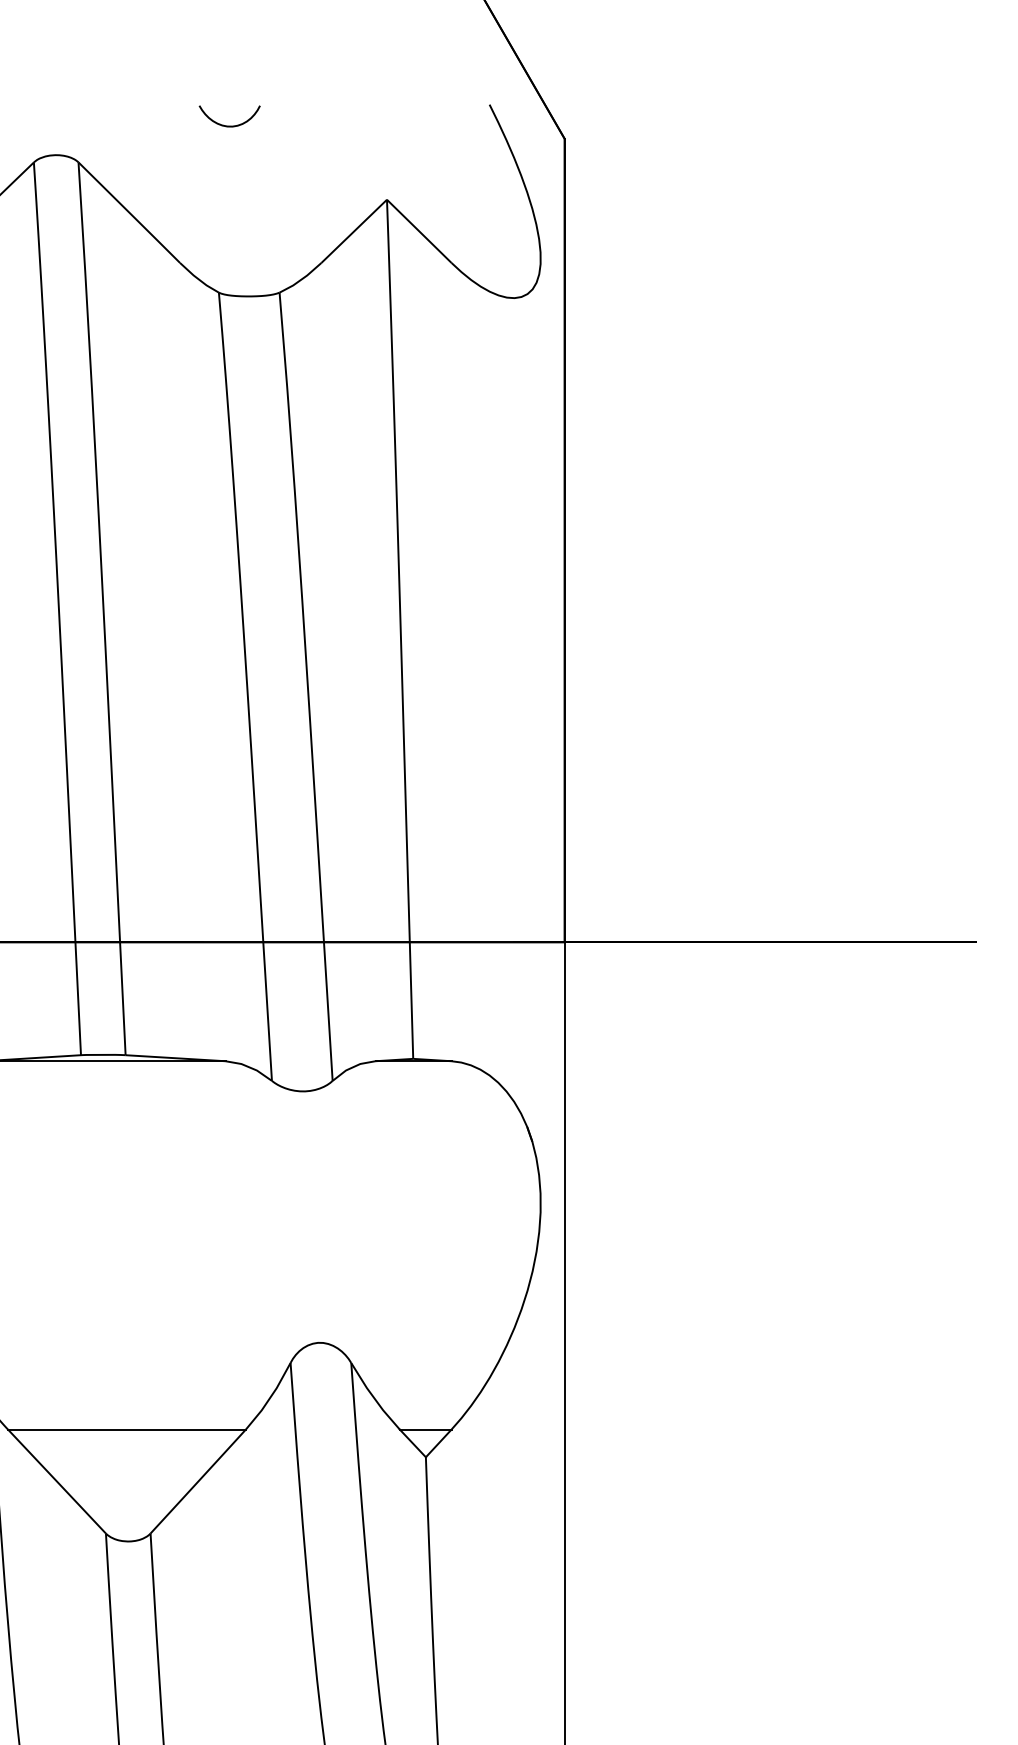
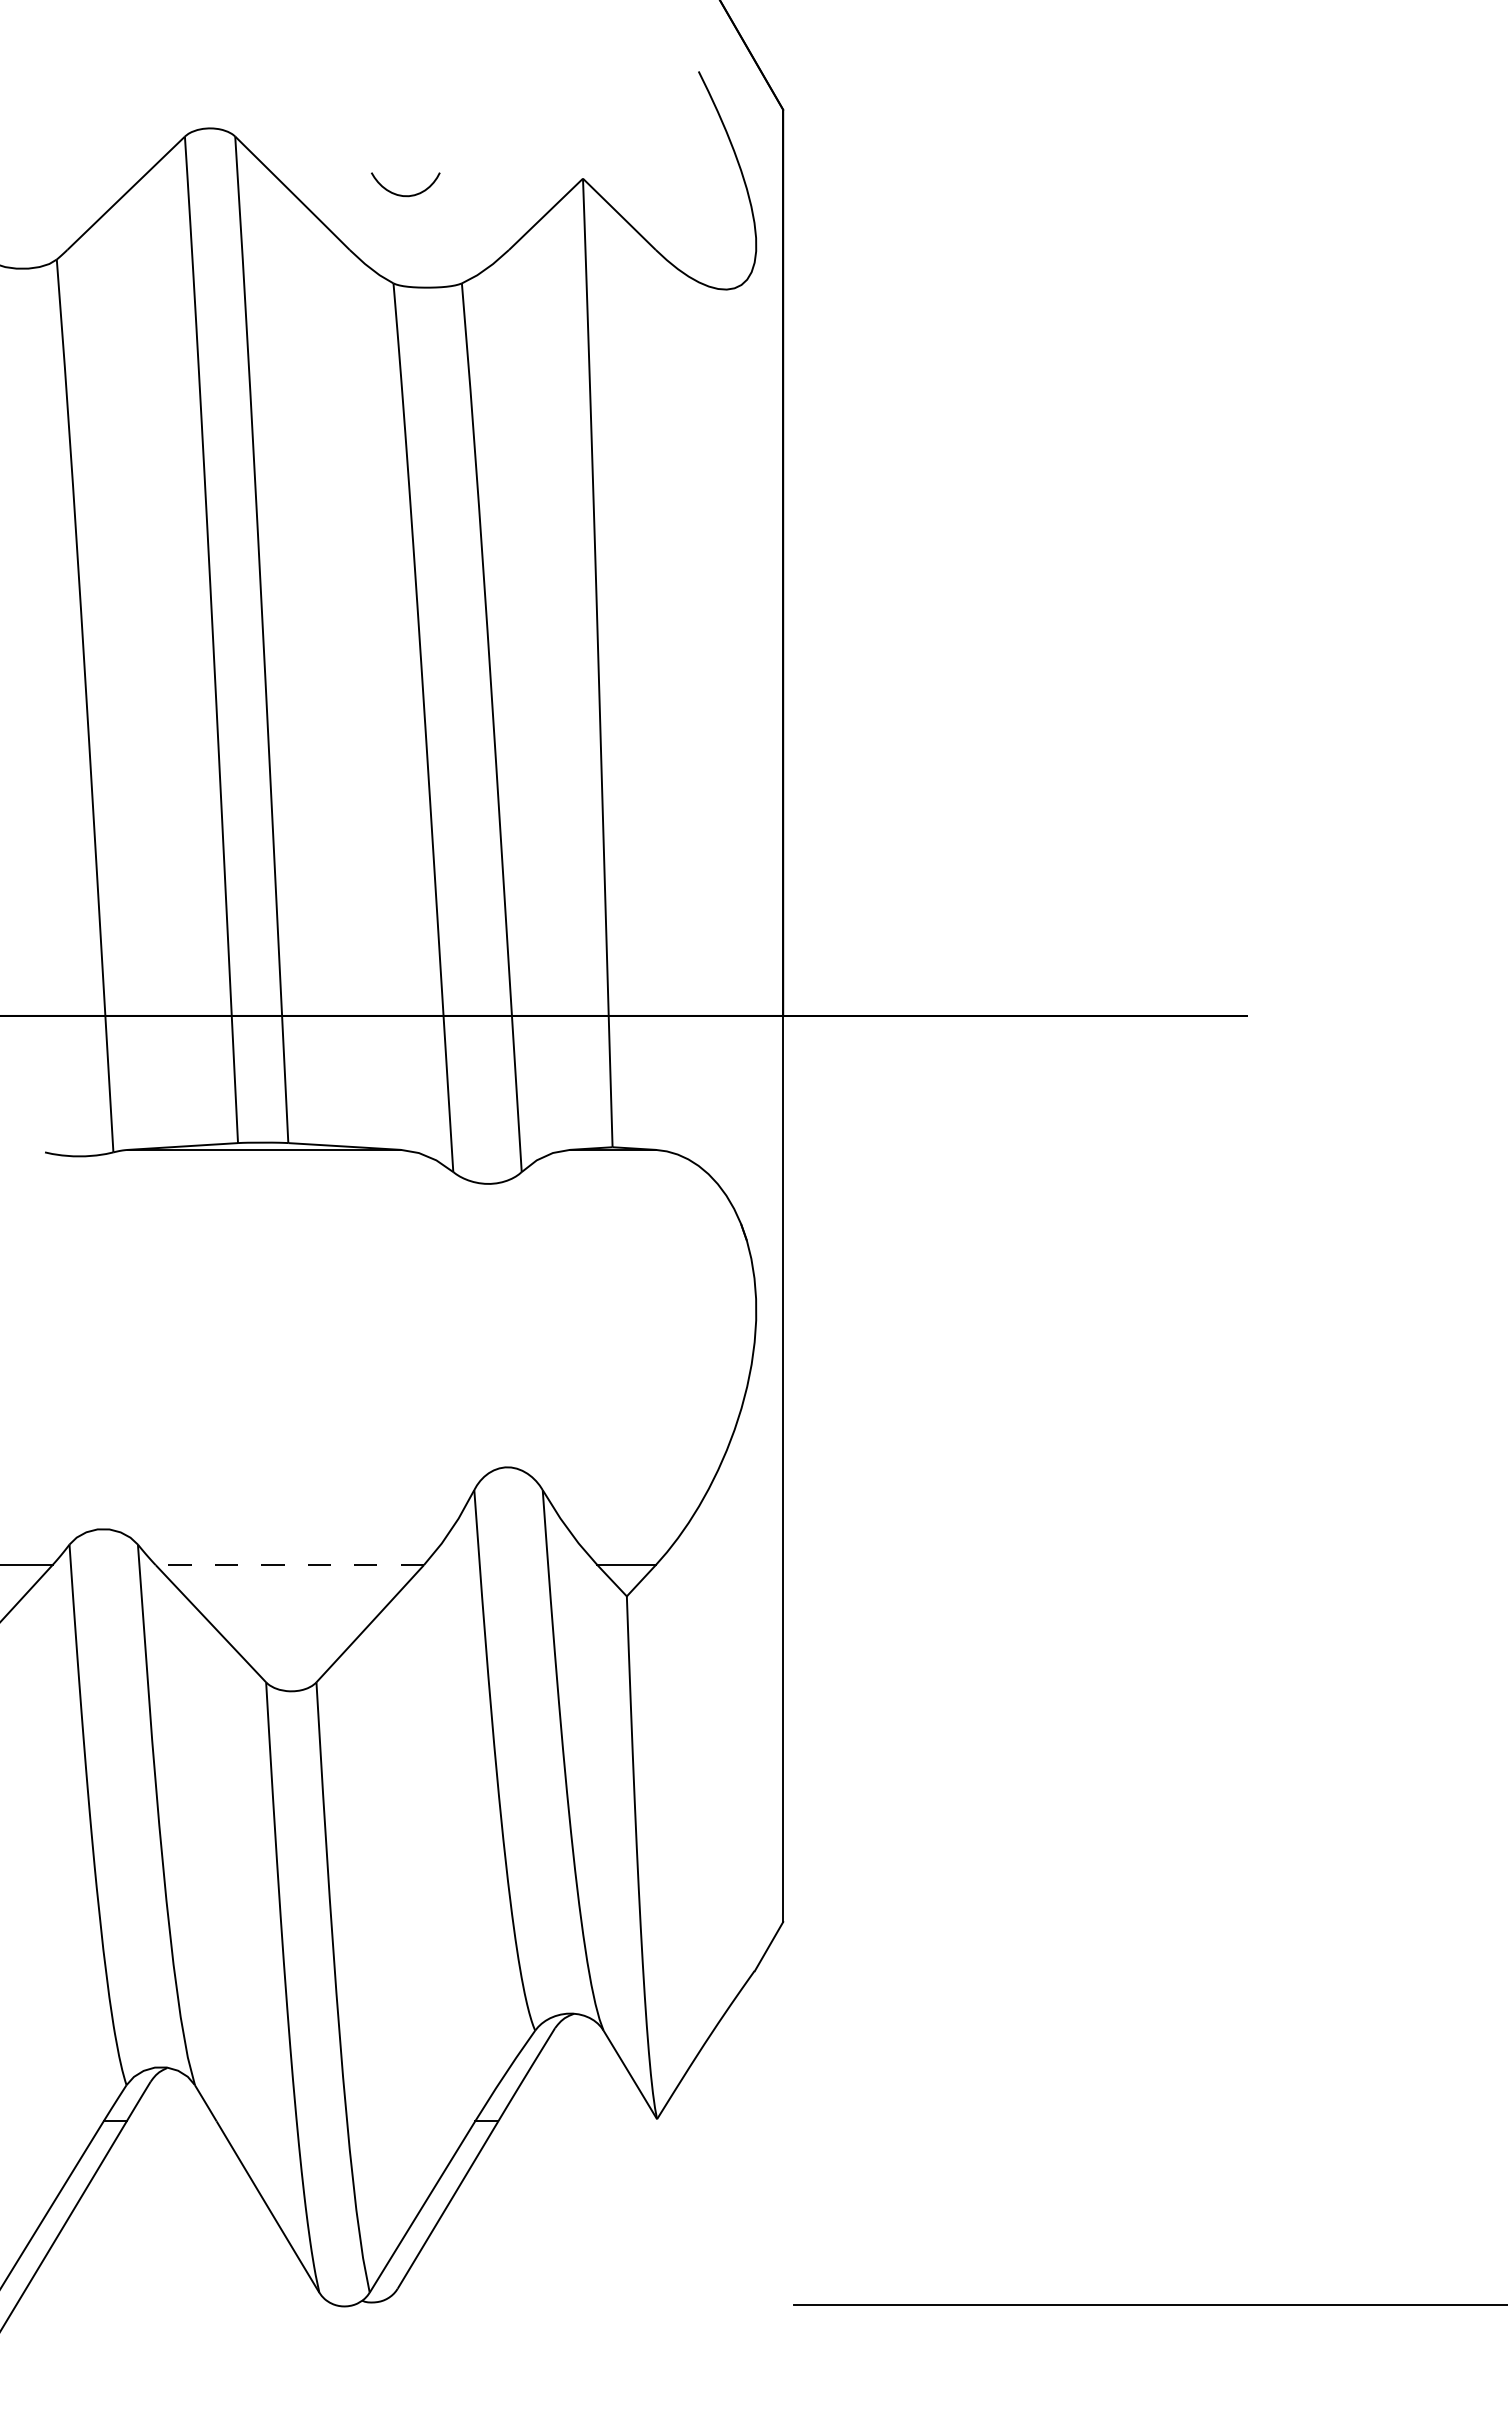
curve: (226, 125) -> (401, 194), moved
line: (126, 1429) -> (289, 1565), solid -> dashed

